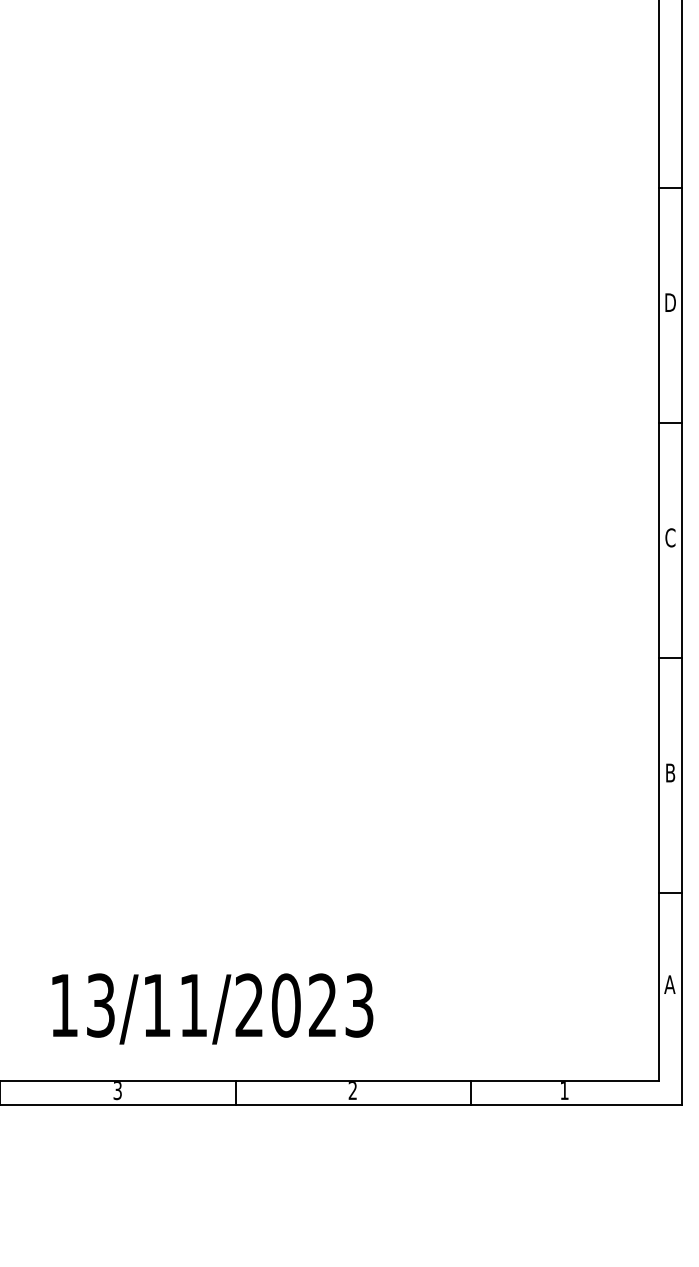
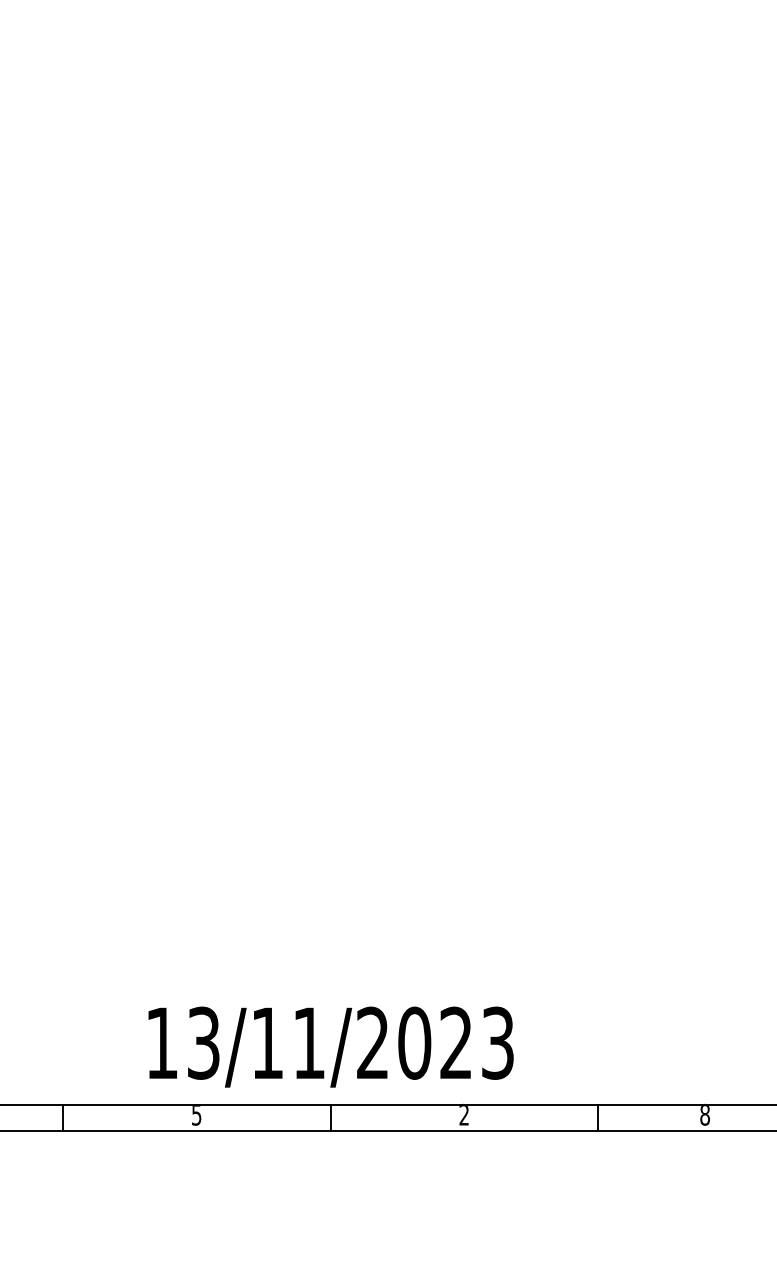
text: (212, 1008) -> (330, 1046), moved
text: (117, 1090) -> (196, 1114), 3 -> 5
text: (564, 1091) -> (705, 1115), 1 -> 8

